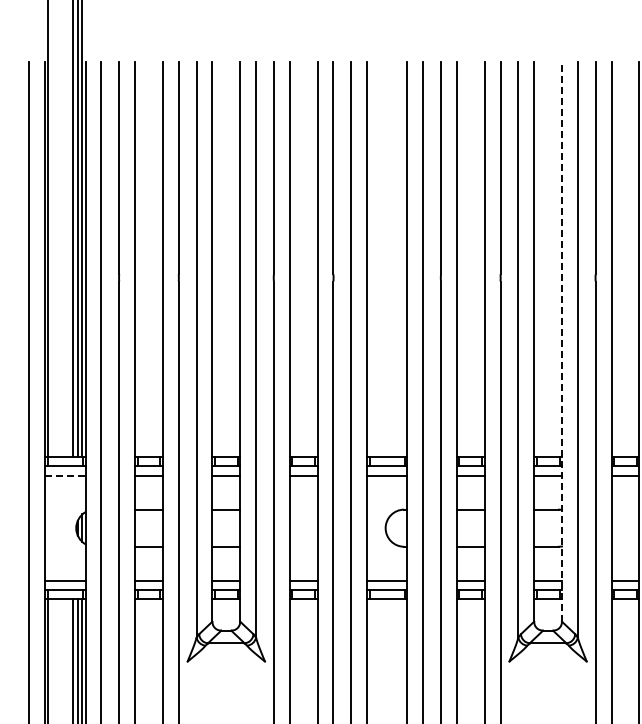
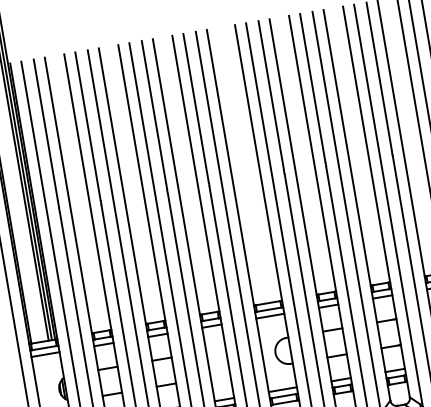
line: (562, 342) -> (376, 202), dashed -> solid
line: (65, 475) -> (45, 354), dashed -> solid

